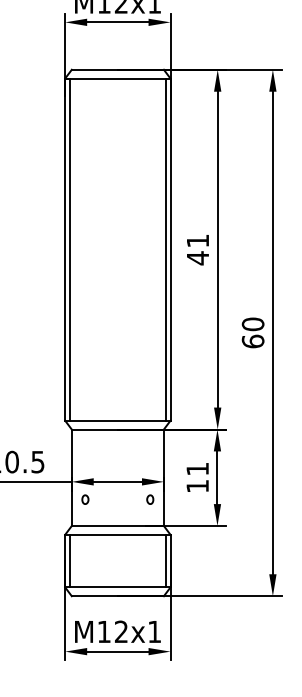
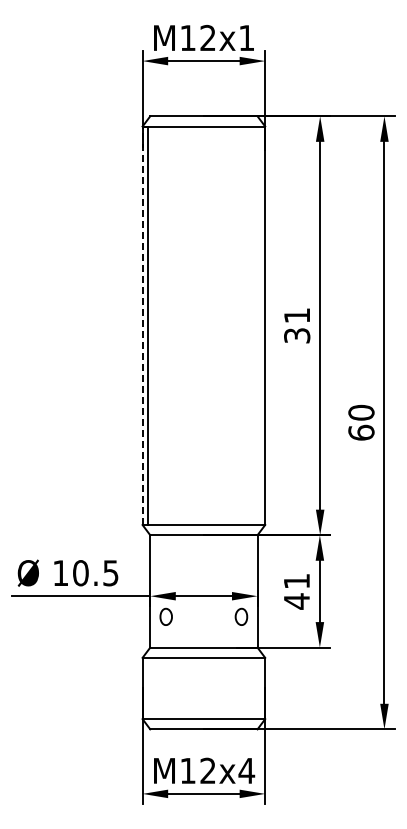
line: (65, 249) -> (142, 325), solid -> dashed
line: (166, 249) -> (260, 325), removed
text: (198, 258) -> (297, 335), 41 -> 31
text: (197, 486) -> (296, 601), 11 -> 41
part: (84, 499) -> (165, 616), size x1.6
part: (150, 499) -> (241, 616), size x1.6
line: (69, 561) -> (147, 688), removed
line: (166, 561) -> (260, 688), removed
text: (154, 631) -> (246, 770), M12x1 -> M12x4

